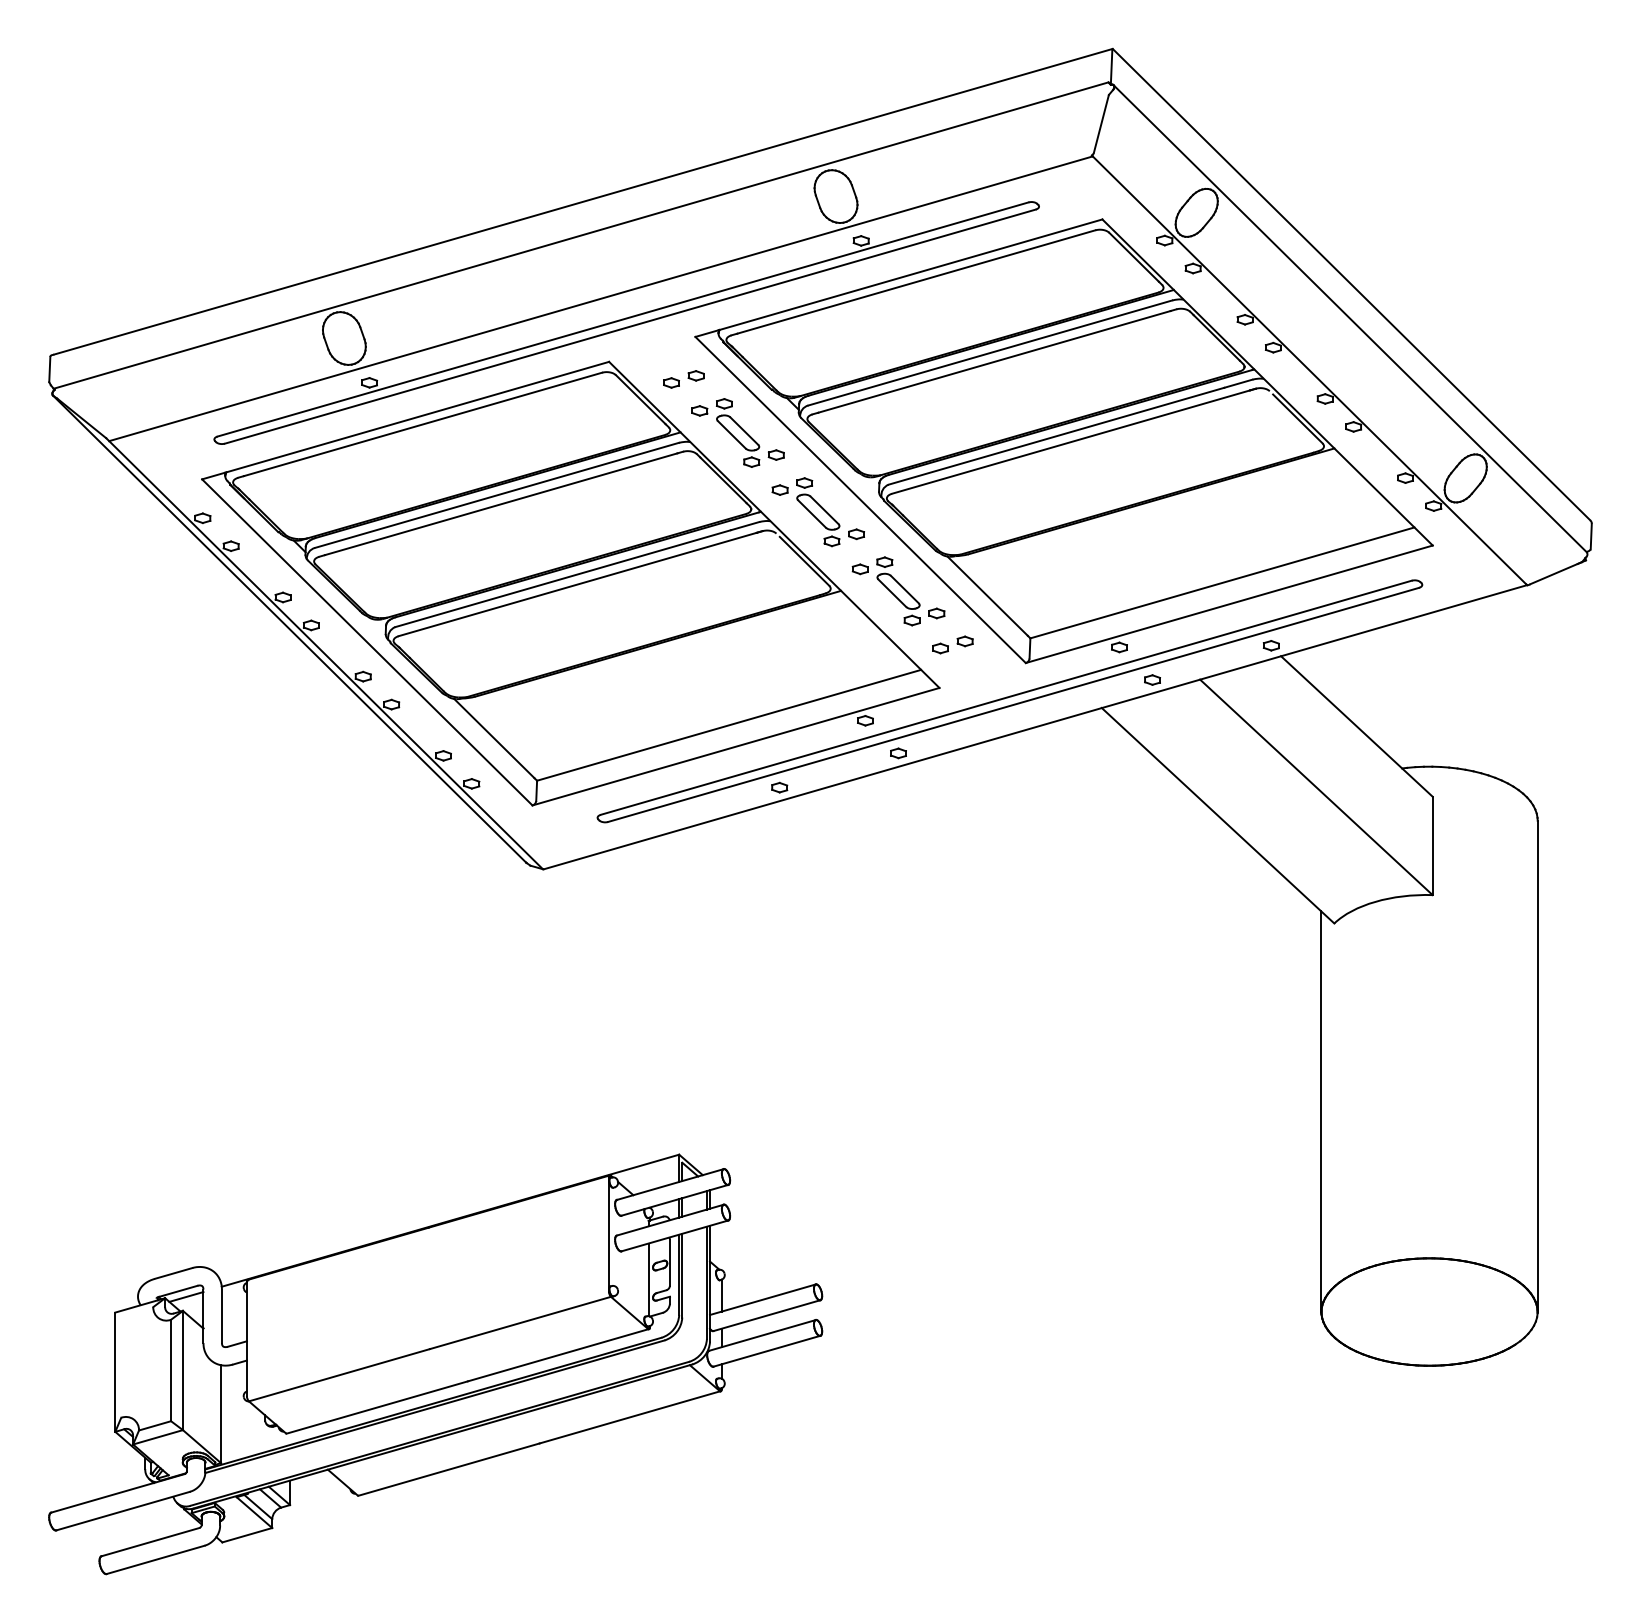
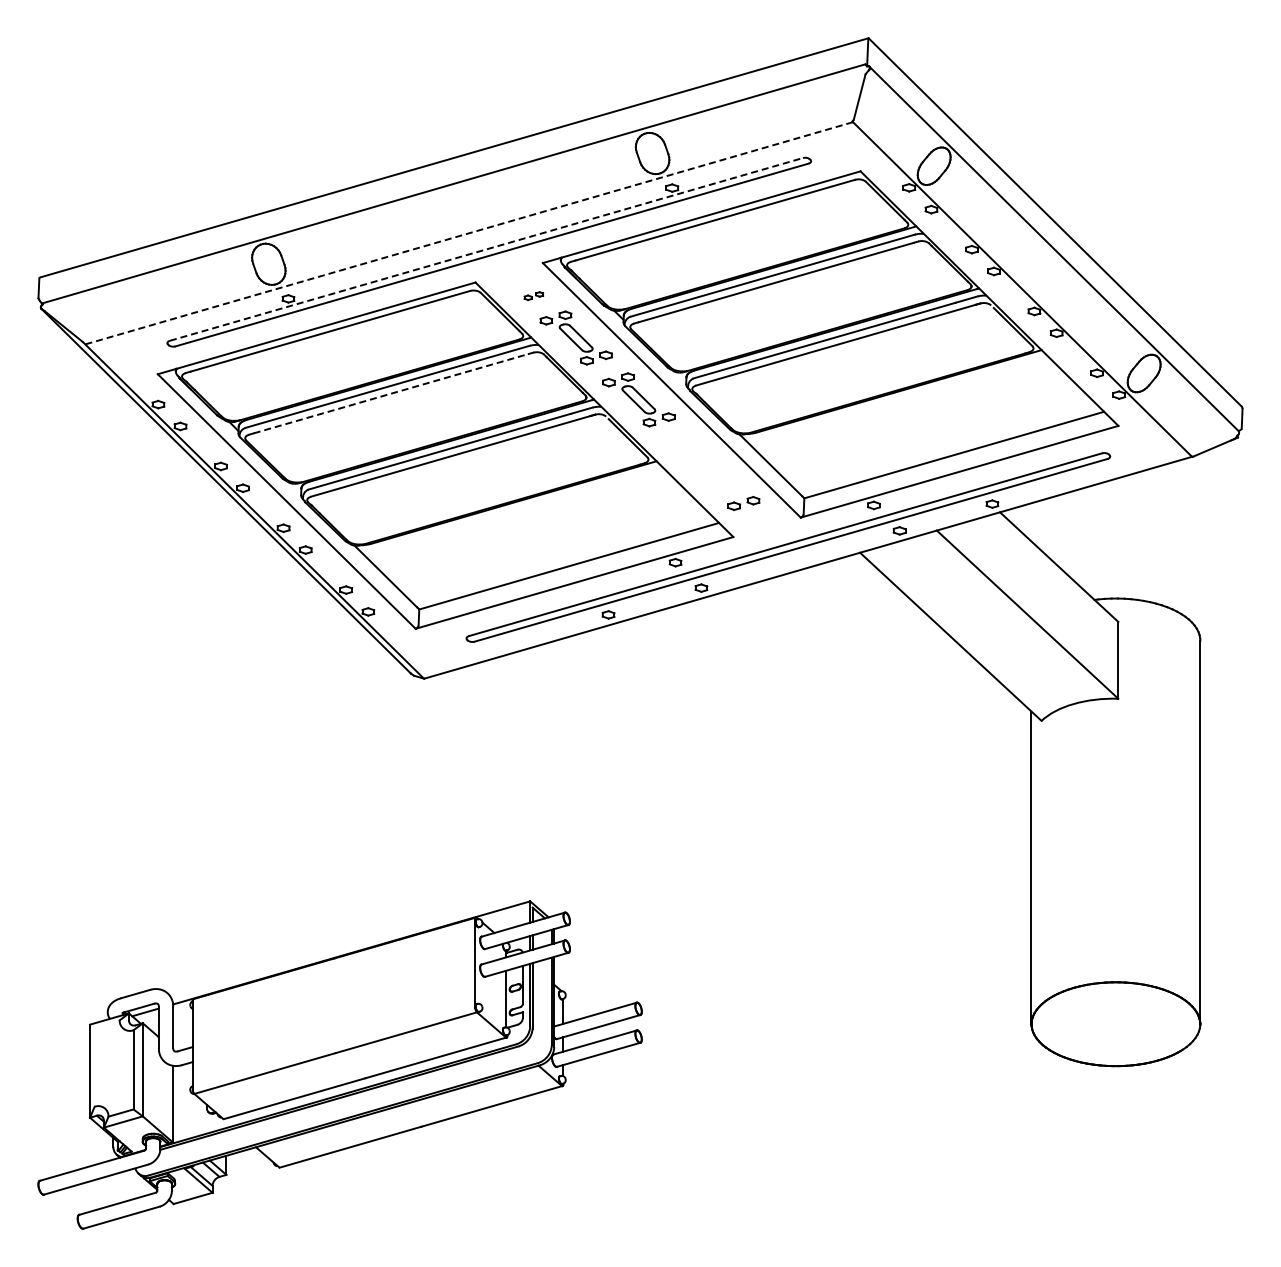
line: (601, 299) -> (469, 233), solid -> dashed
line: (623, 319) -> (486, 249), solid -> dashed
part: (683, 378) -> (533, 295), size x0.6
line: (501, 504) -> (391, 393), solid -> dashed
part: (898, 591) -> (701, 461), removed

